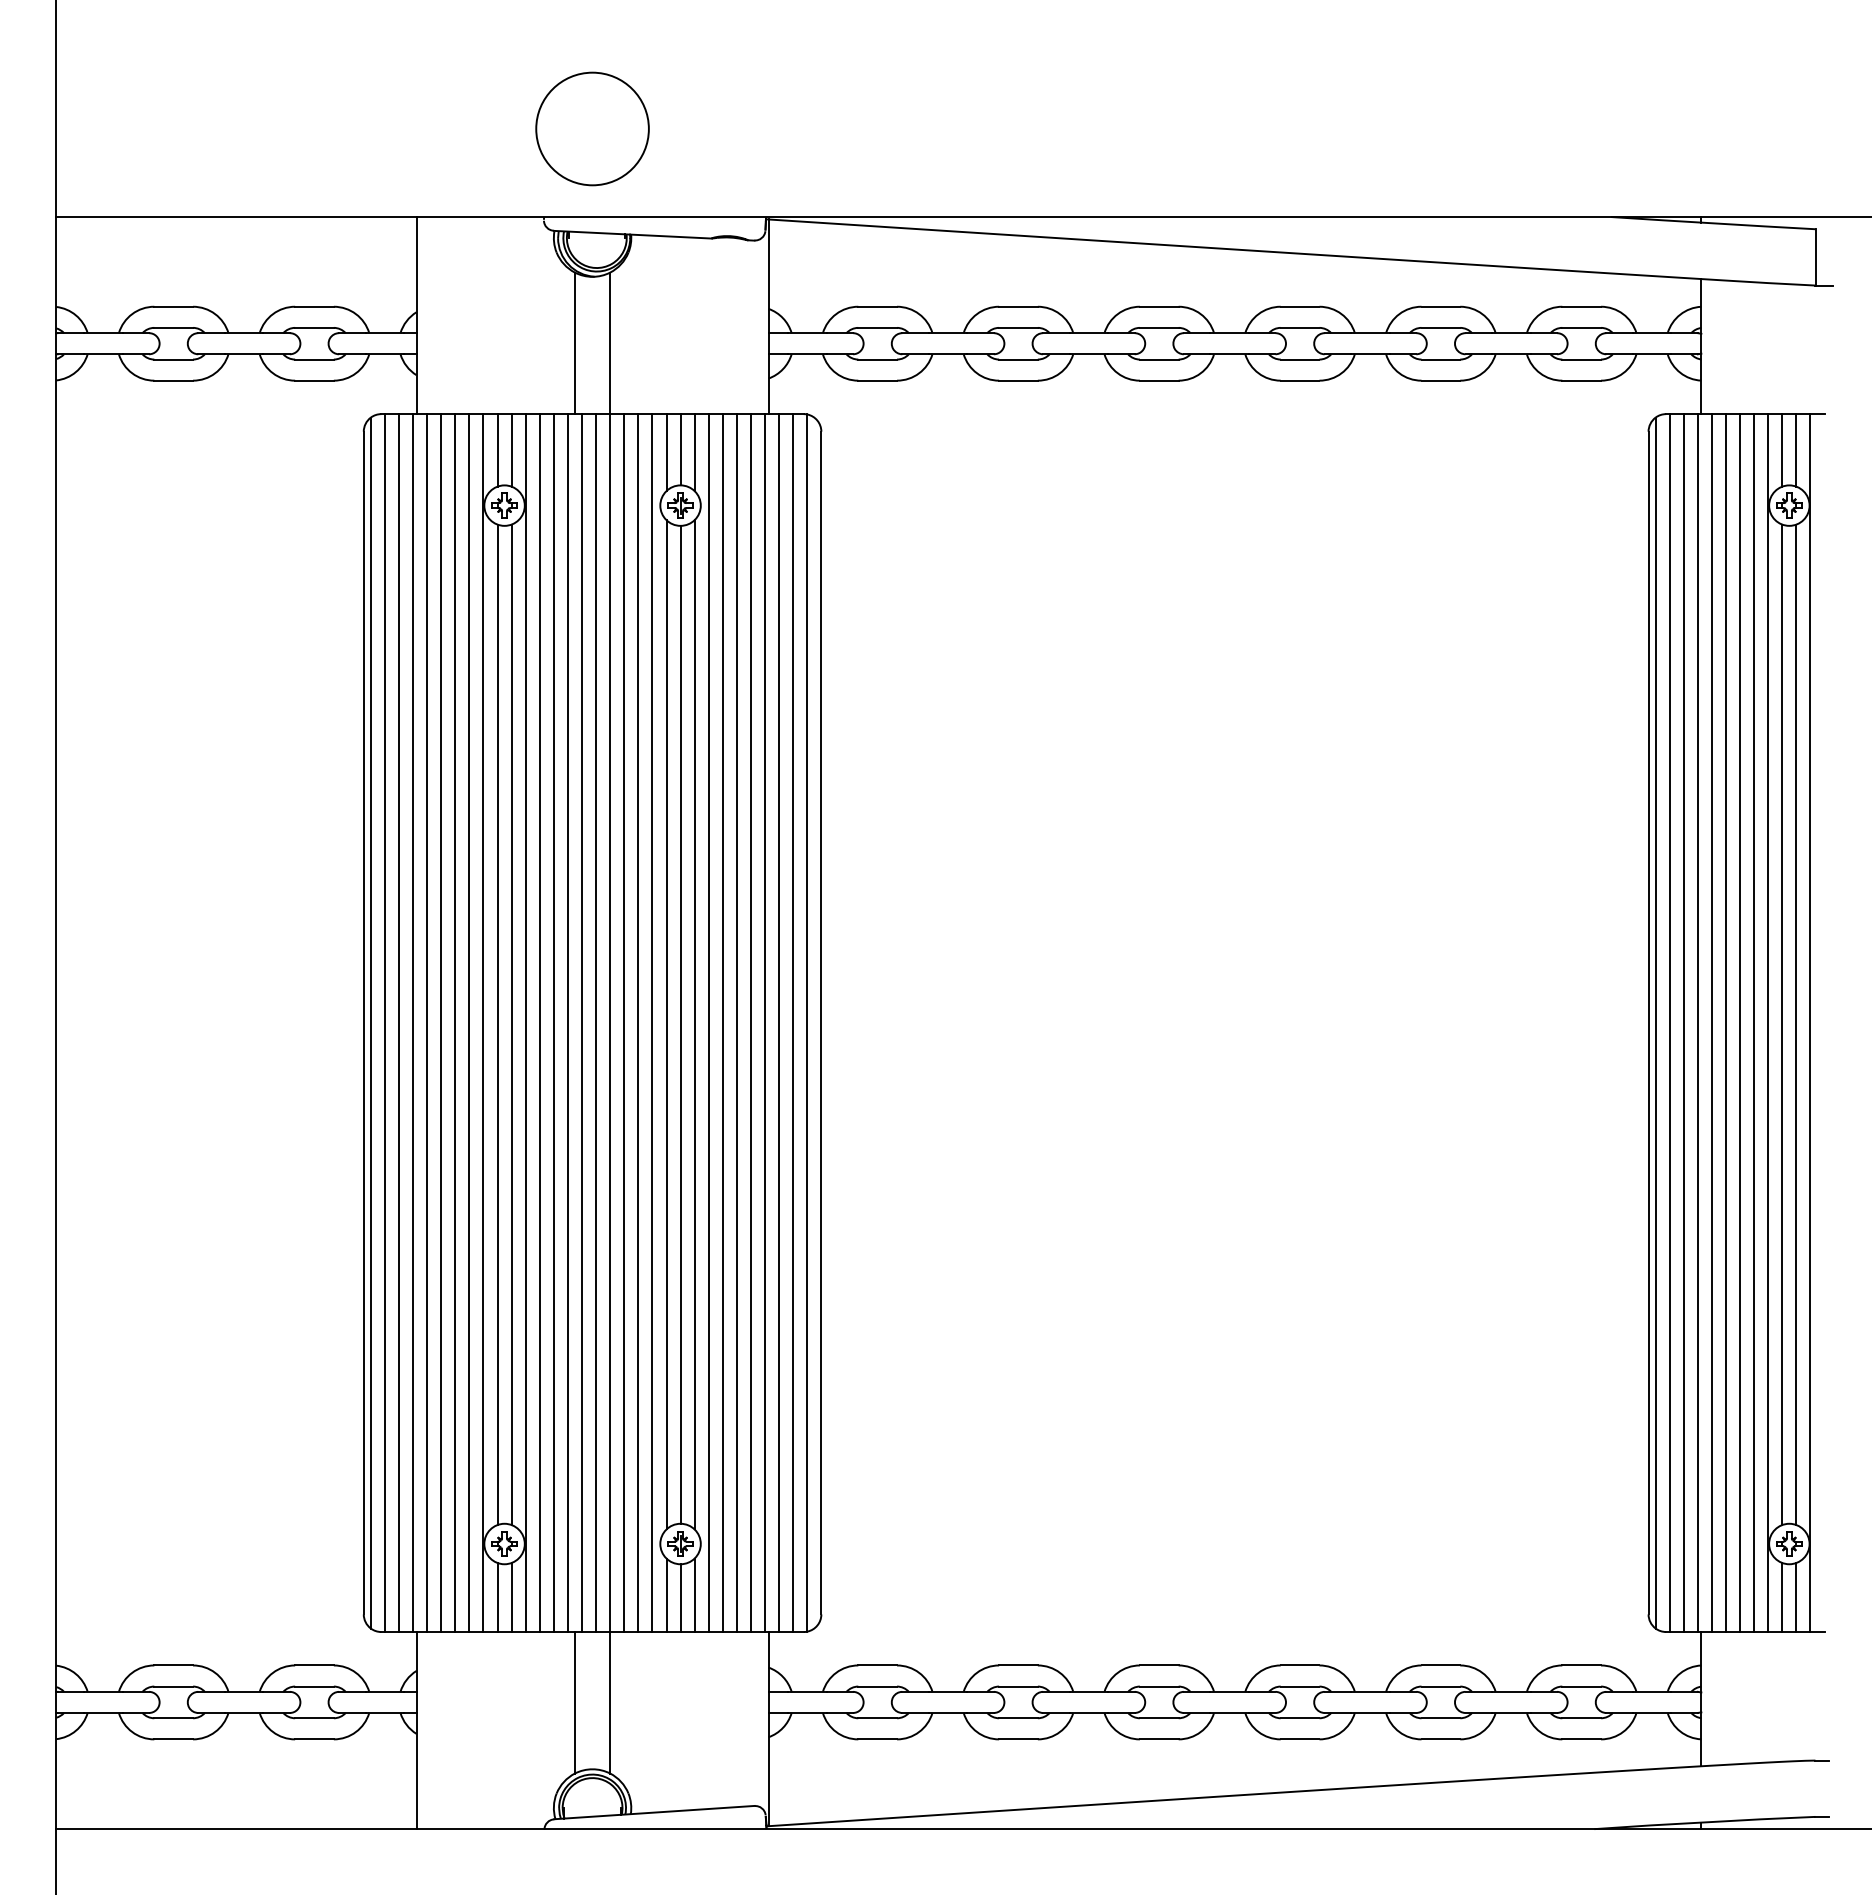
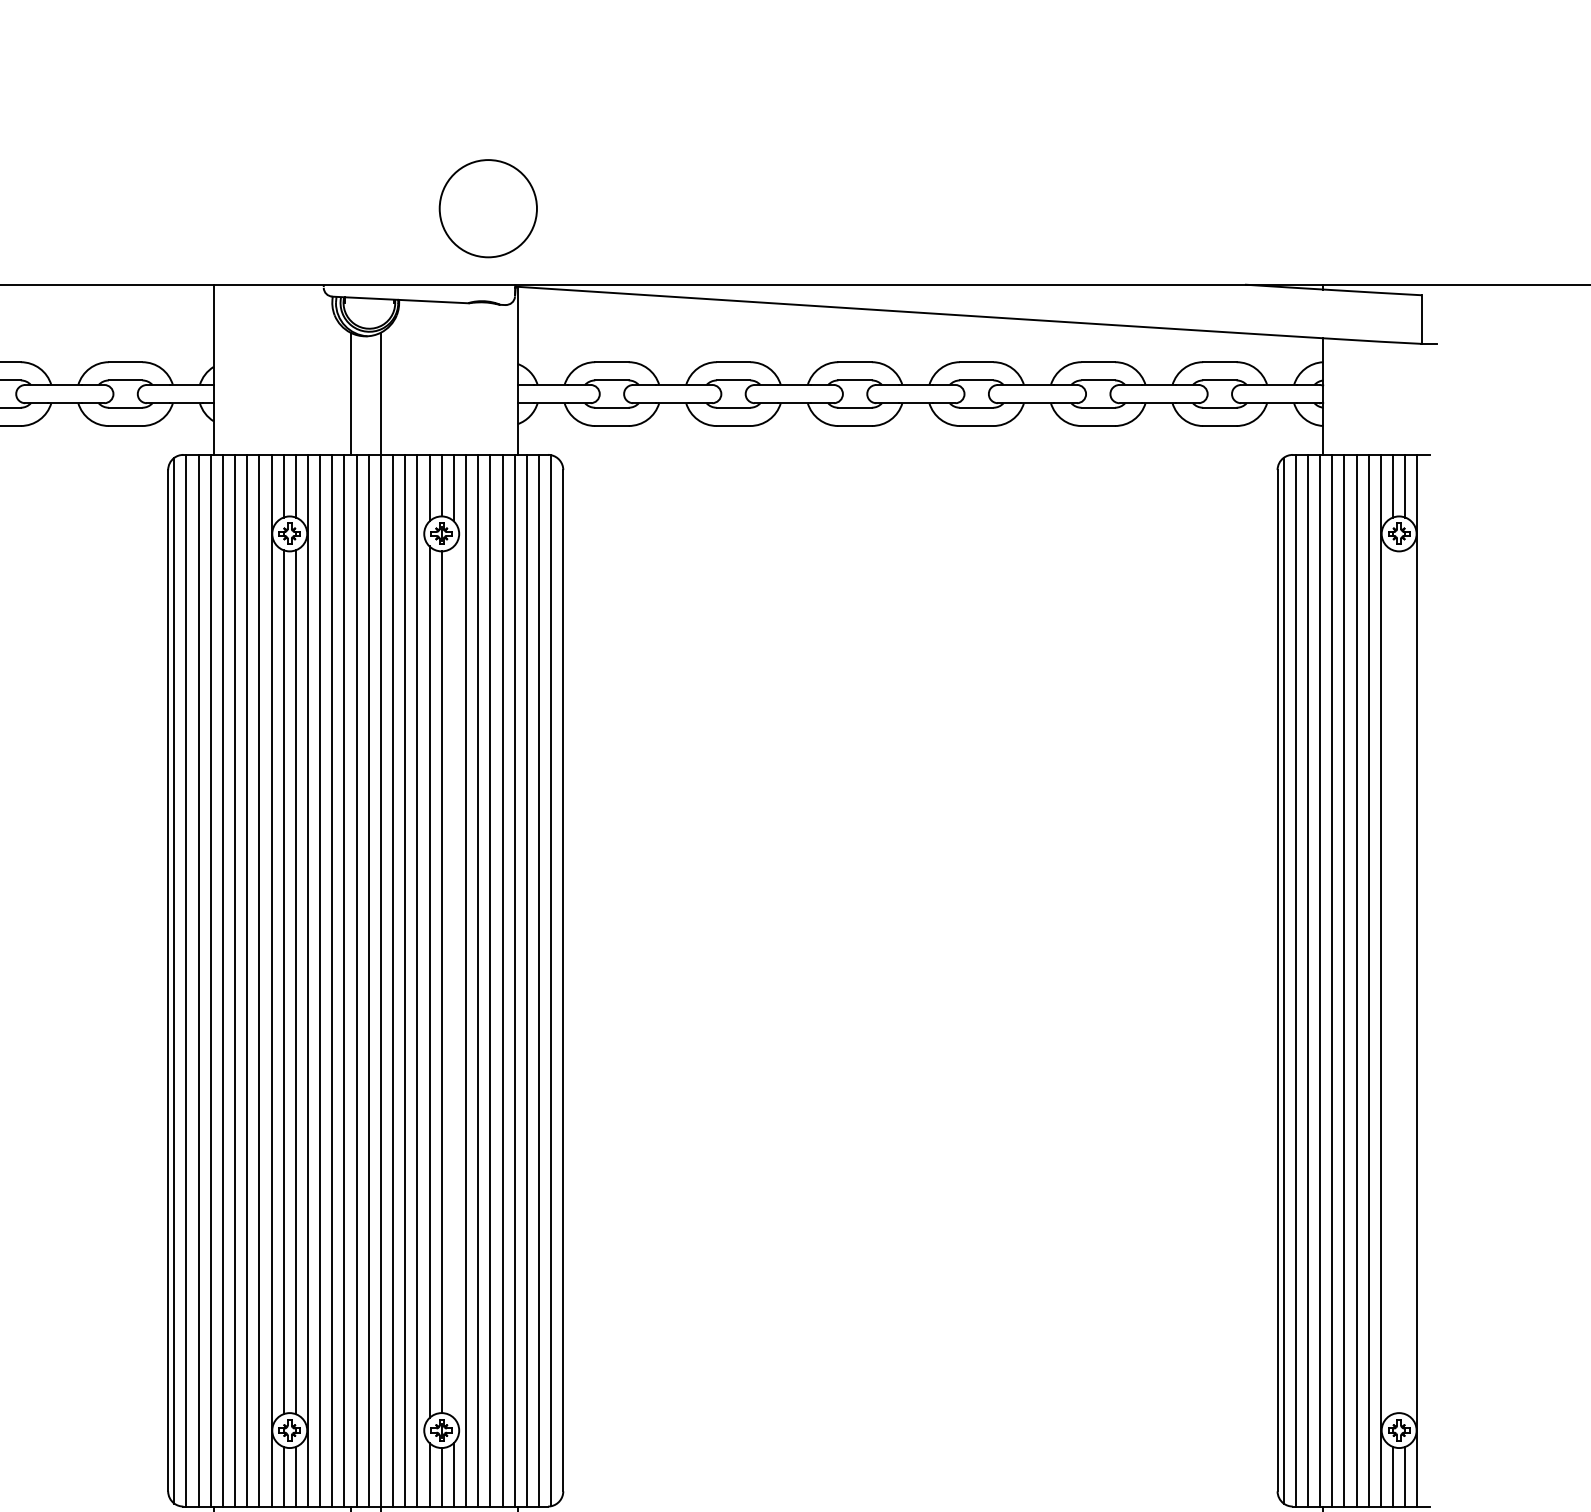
circle: (592, 128) -> (488, 208), moved
line: (694, 1024) -> (453, 981), removed
line: (1782, 1024) -> (1393, 981), removed
line: (1796, 1024) -> (1405, 981), removed

